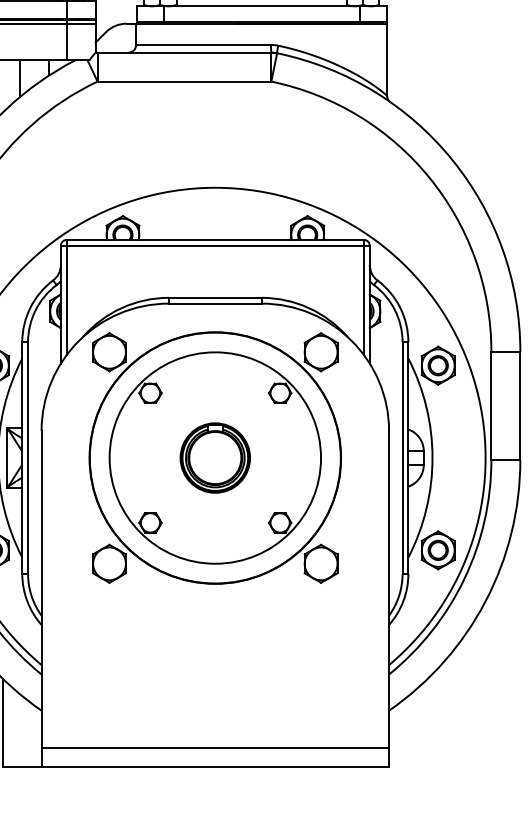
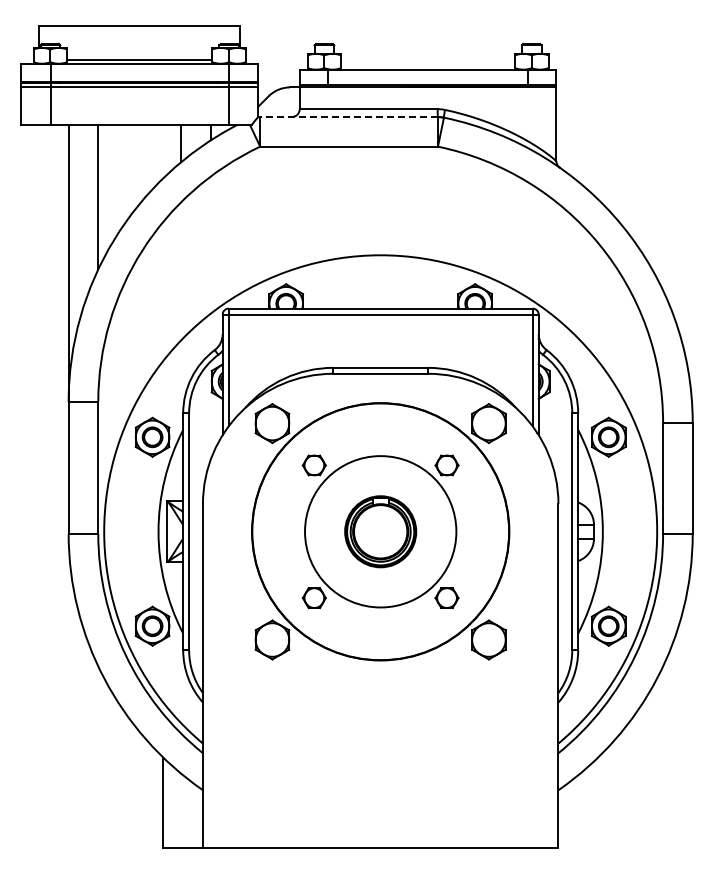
line: (184, 53) -> (349, 117), solid -> dashed
circle: (215, 457) -> (380, 531), size x0.7
line: (215, 748) -> (380, 828), removed

